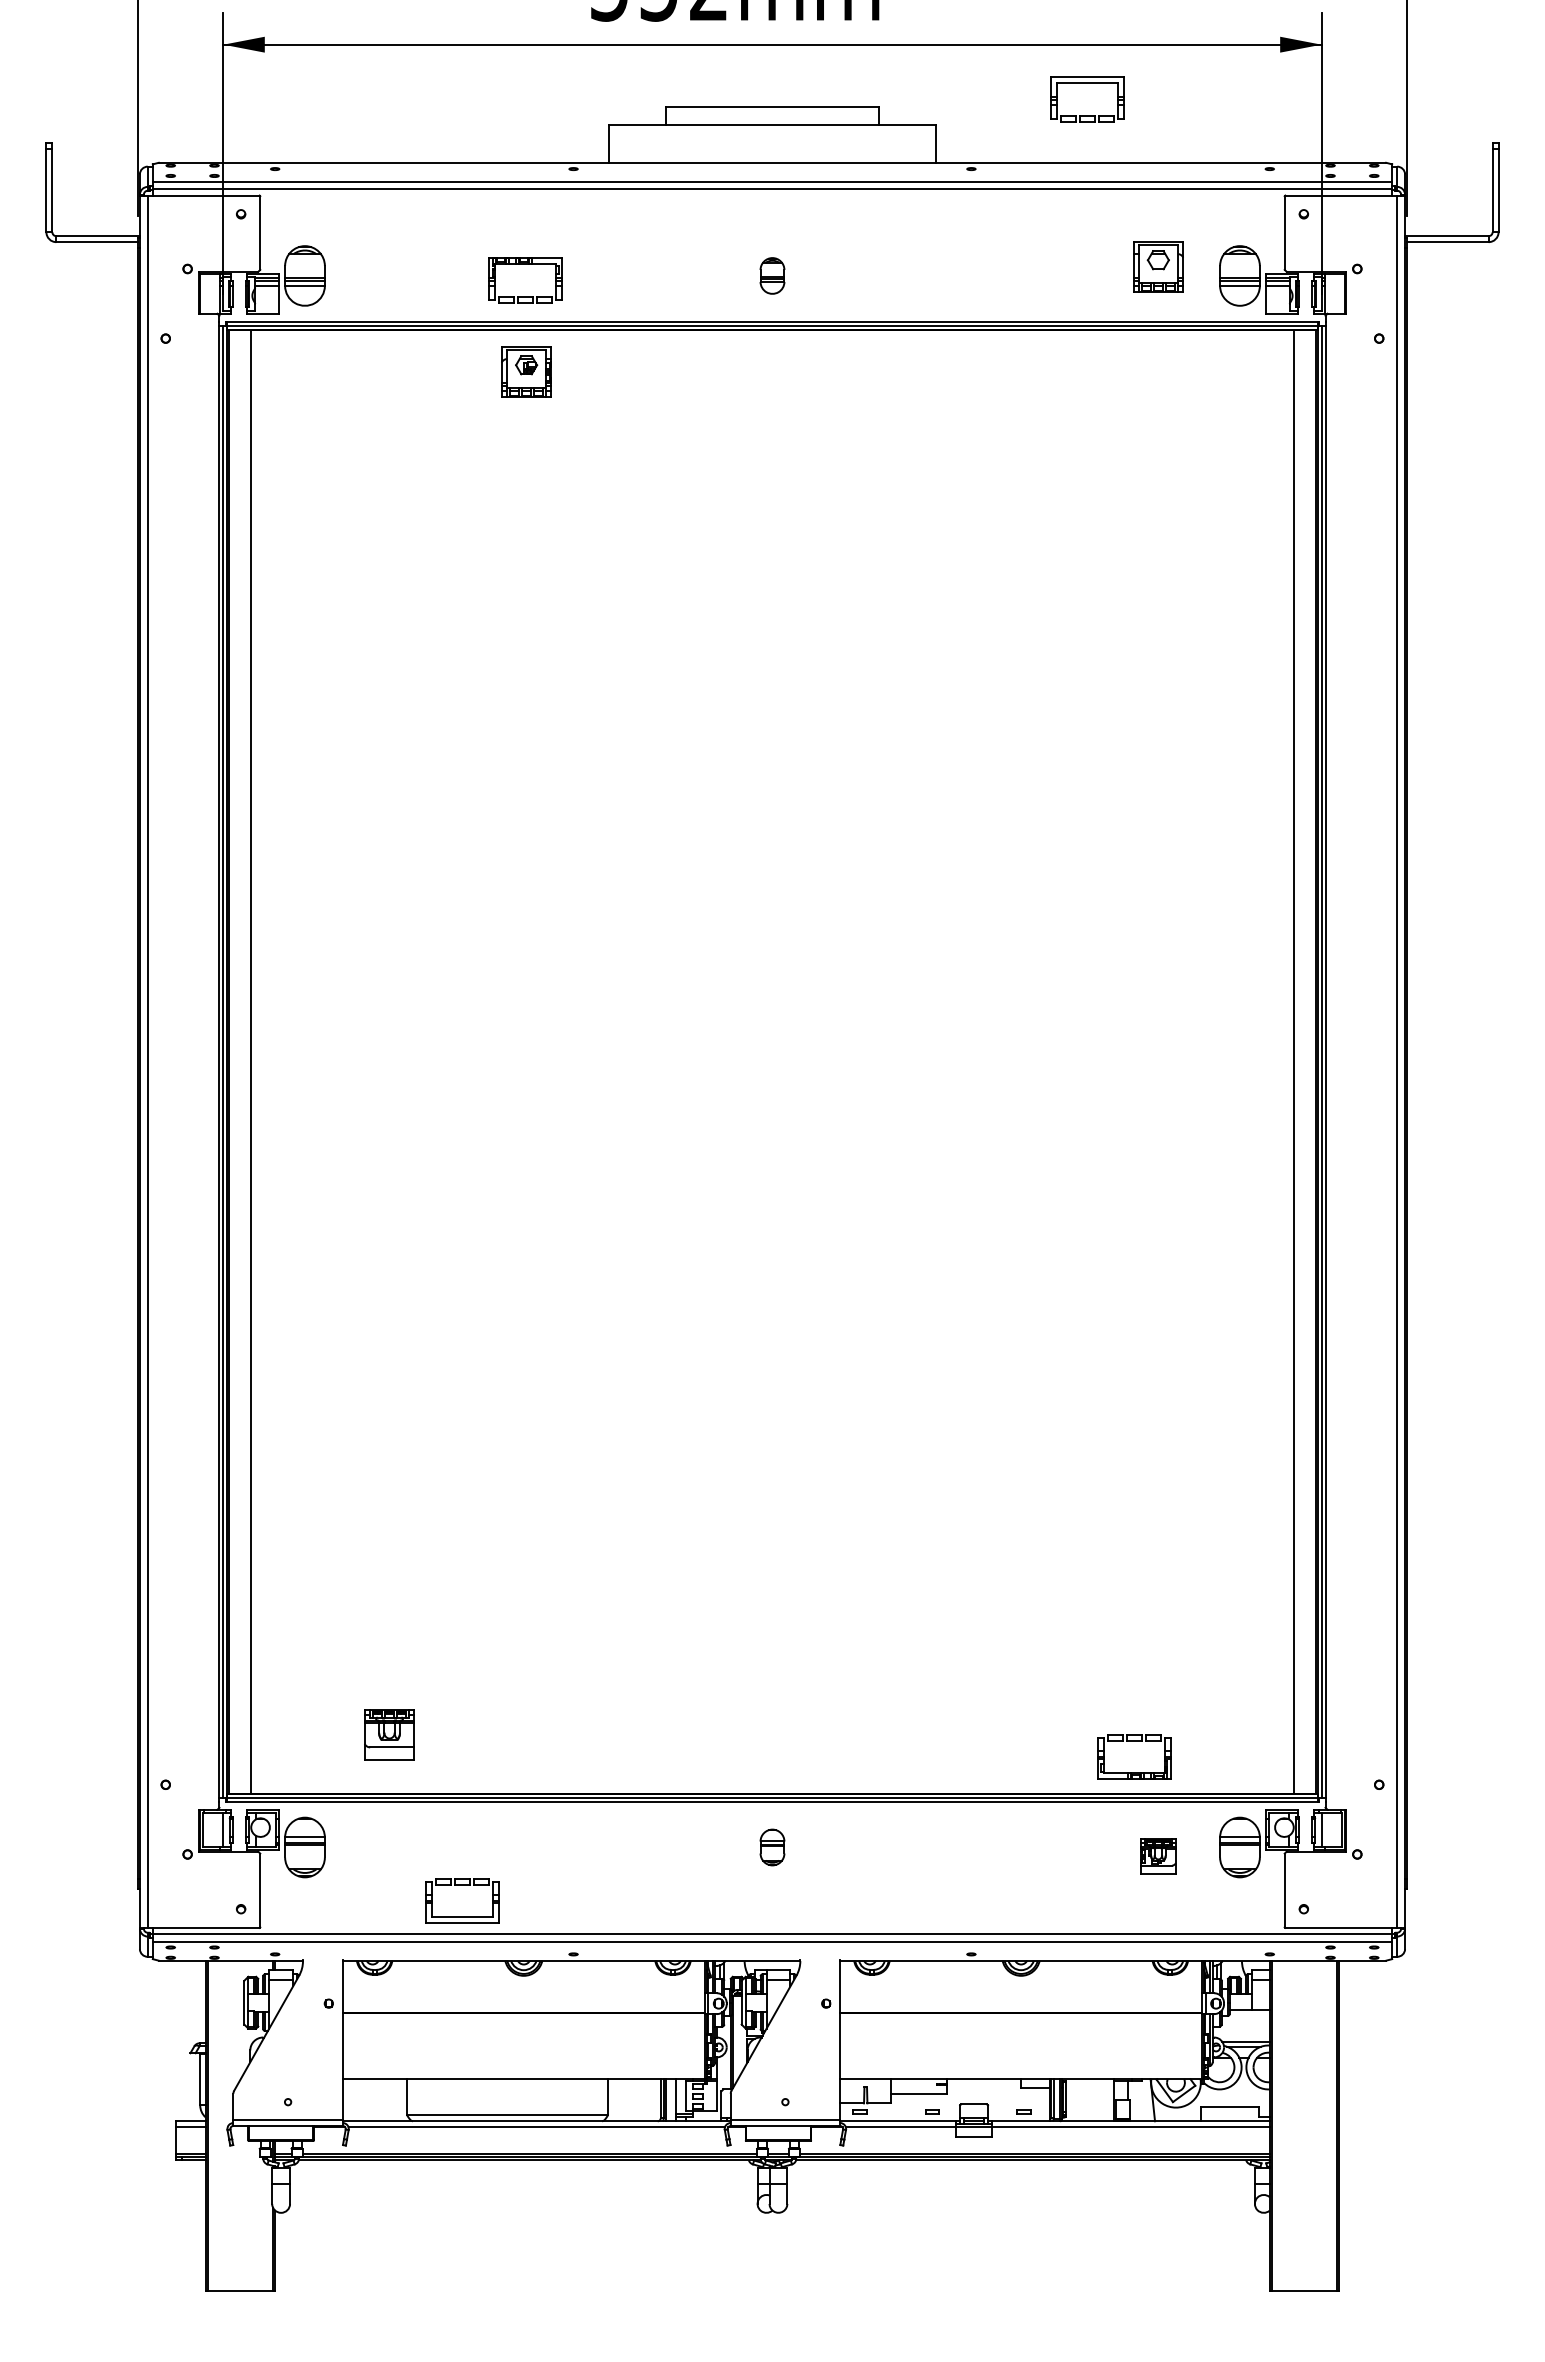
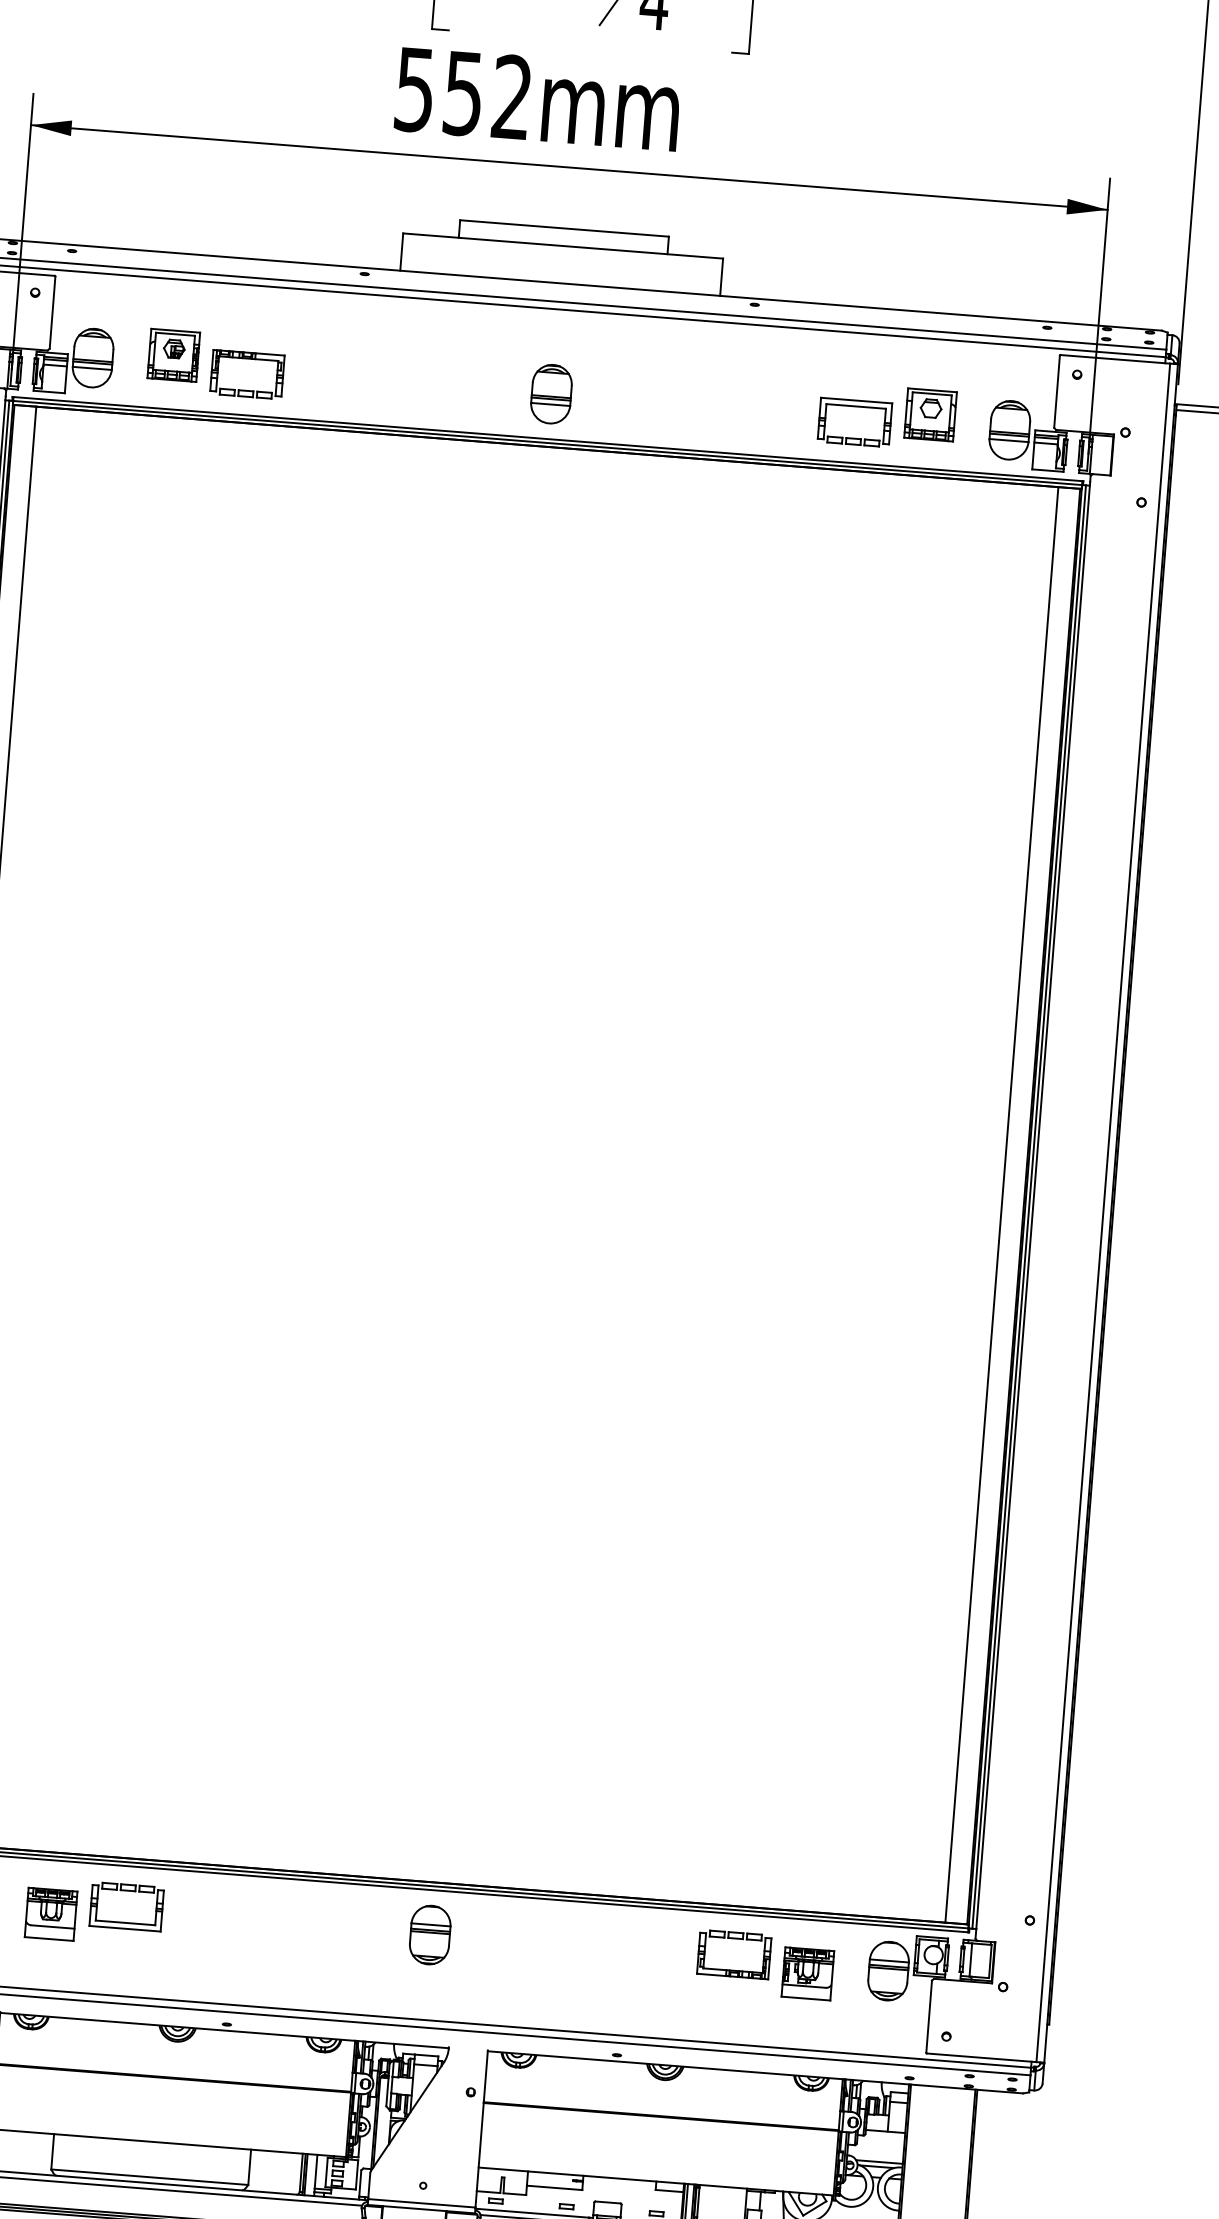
part: (1087, 83) -> (856, 406), moved
part: (525, 264) -> (248, 359), moved
part: (772, 275) -> (551, 393), size x1.67
part: (526, 371) -> (173, 355), moved
part: (389, 1734) -> (51, 1914), moved
part: (1134, 1741) -> (735, 1939), moved
part: (772, 1847) -> (430, 1935), size x1.67
part: (1158, 1856) -> (808, 1973), size x1.43
part: (462, 1885) -> (127, 1891), moved

